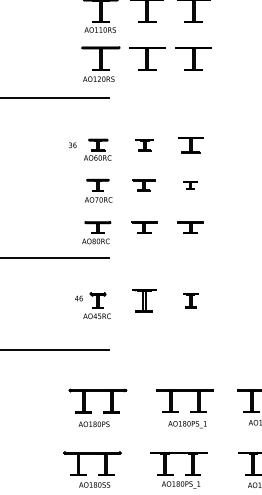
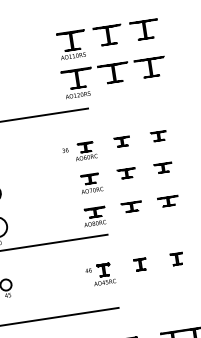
part: (190, 145) -> (158, 136), size x0.71
part: (190, 185) -> (163, 168), size x1.43
part: (143, 300) -> (139, 264), size x0.62

